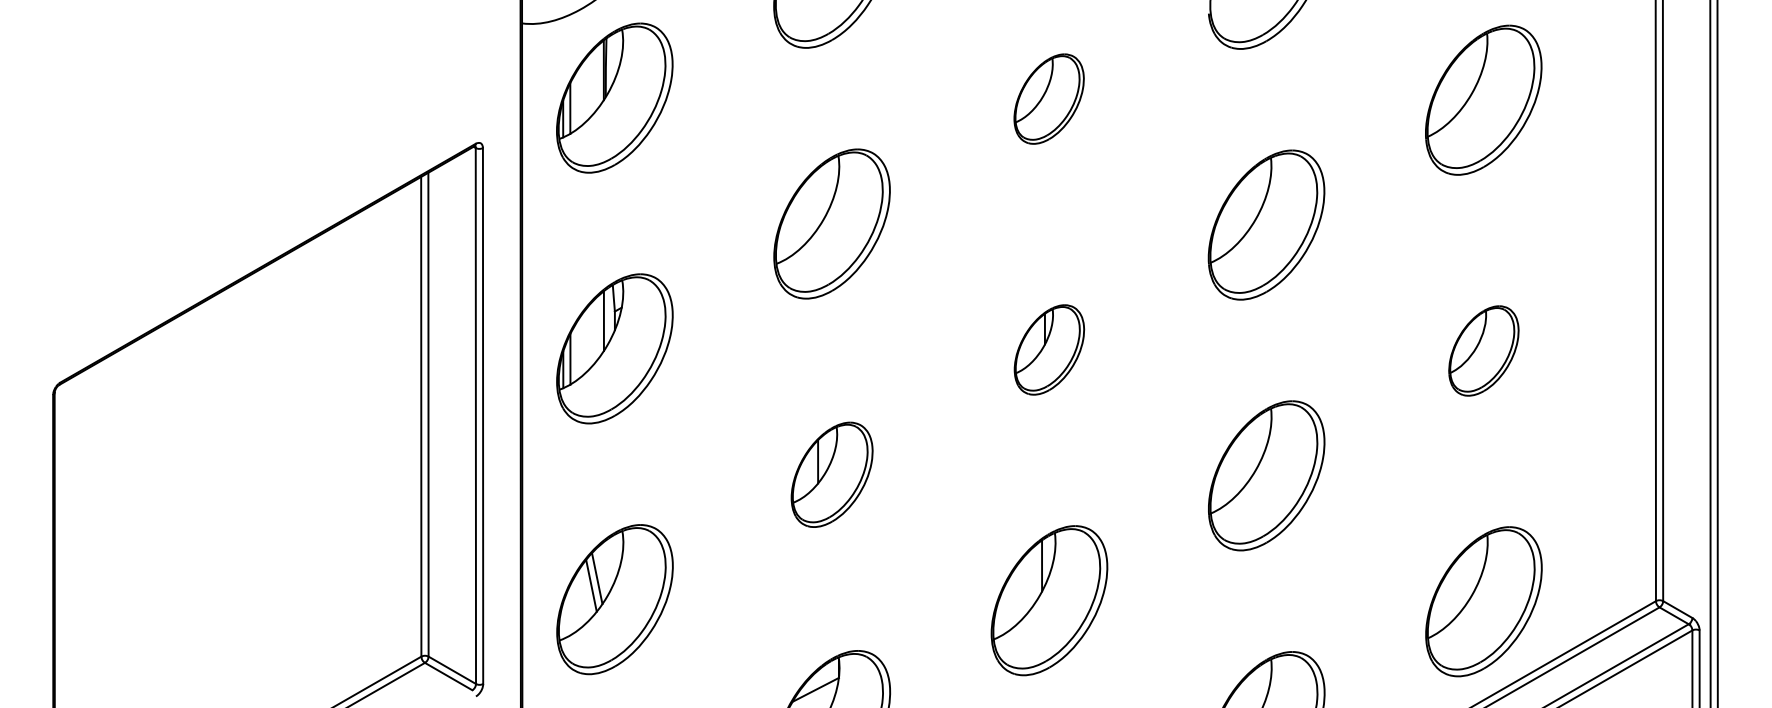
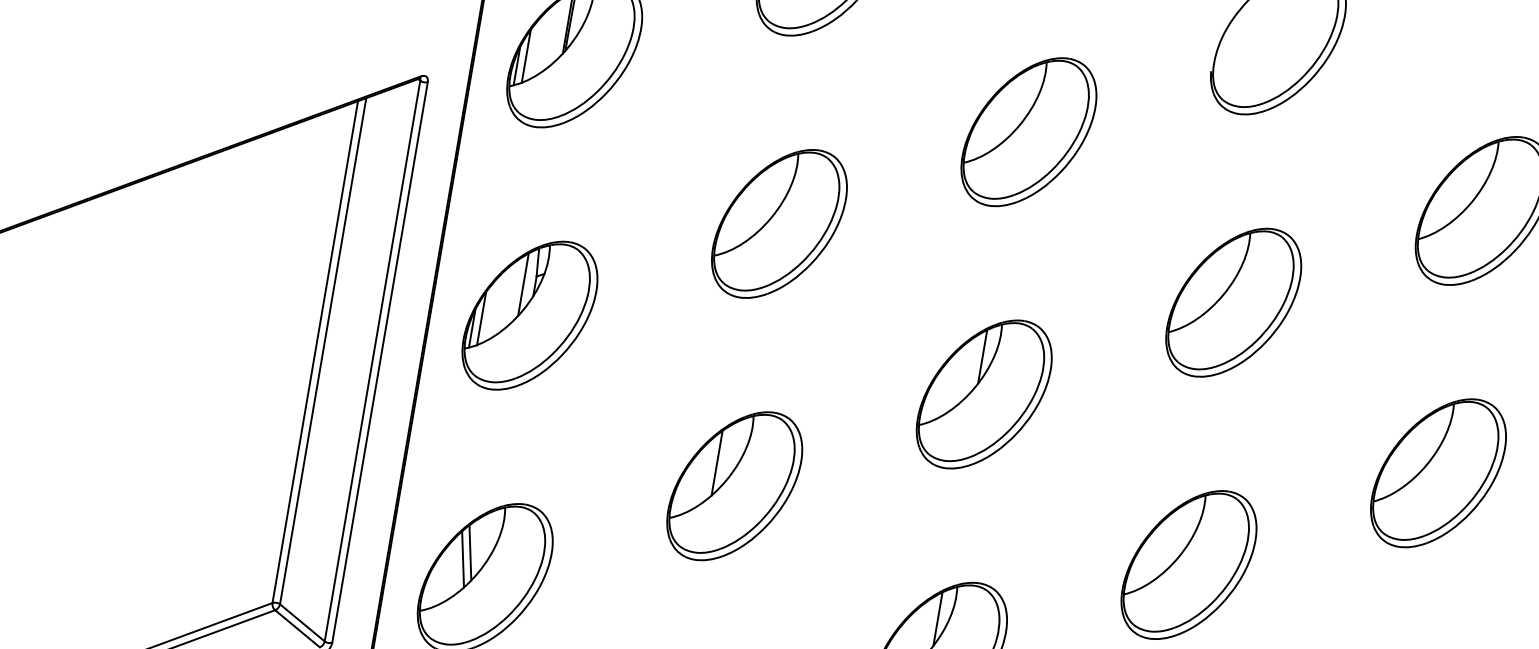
part: (1048, 98) -> (1028, 131), size x1.67
part: (1049, 349) -> (984, 394), size x1.67
part: (1483, 350) -> (1438, 472), size x1.67
part: (831, 474) -> (734, 485), size x1.43

